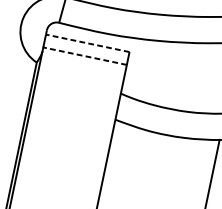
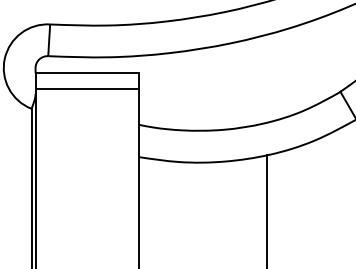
line: (87, 43) -> (87, 73), dashed -> solid
line: (85, 56) -> (87, 89), dashed -> solid

